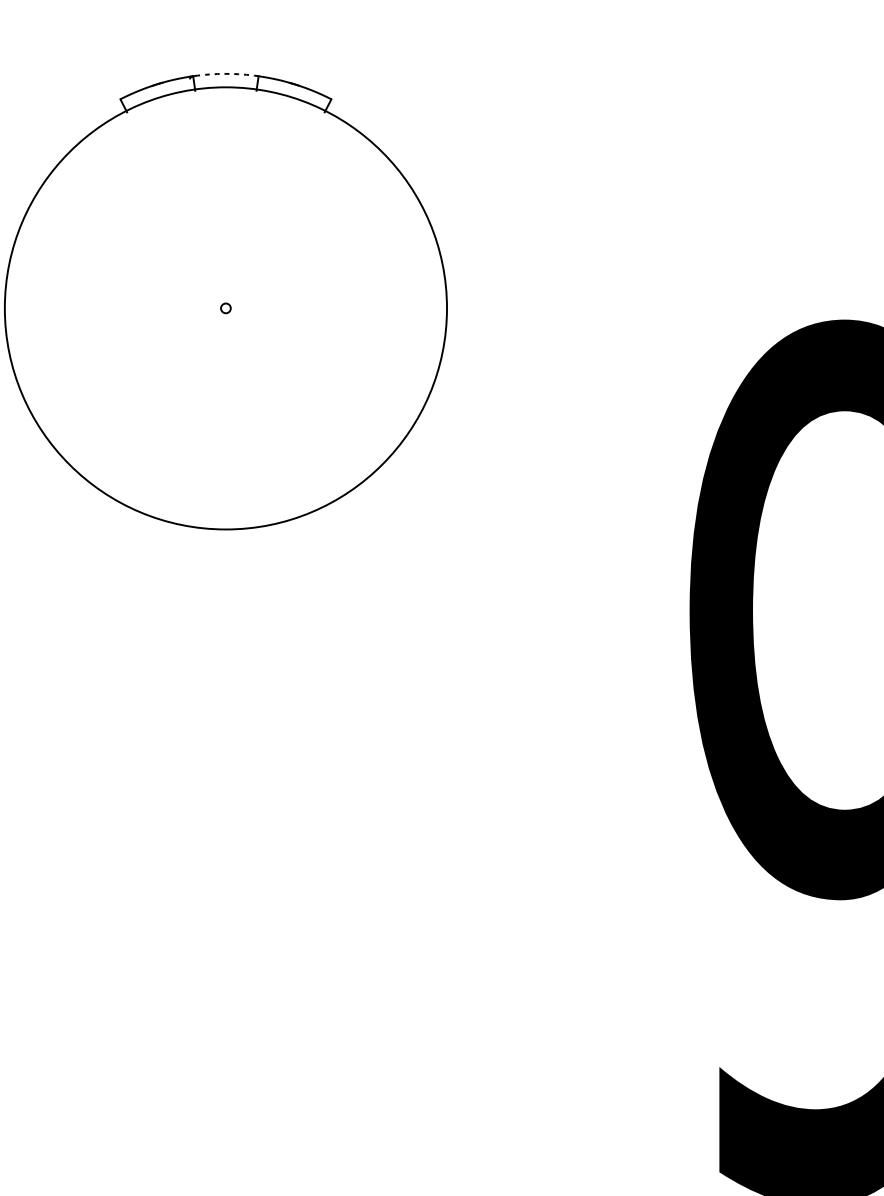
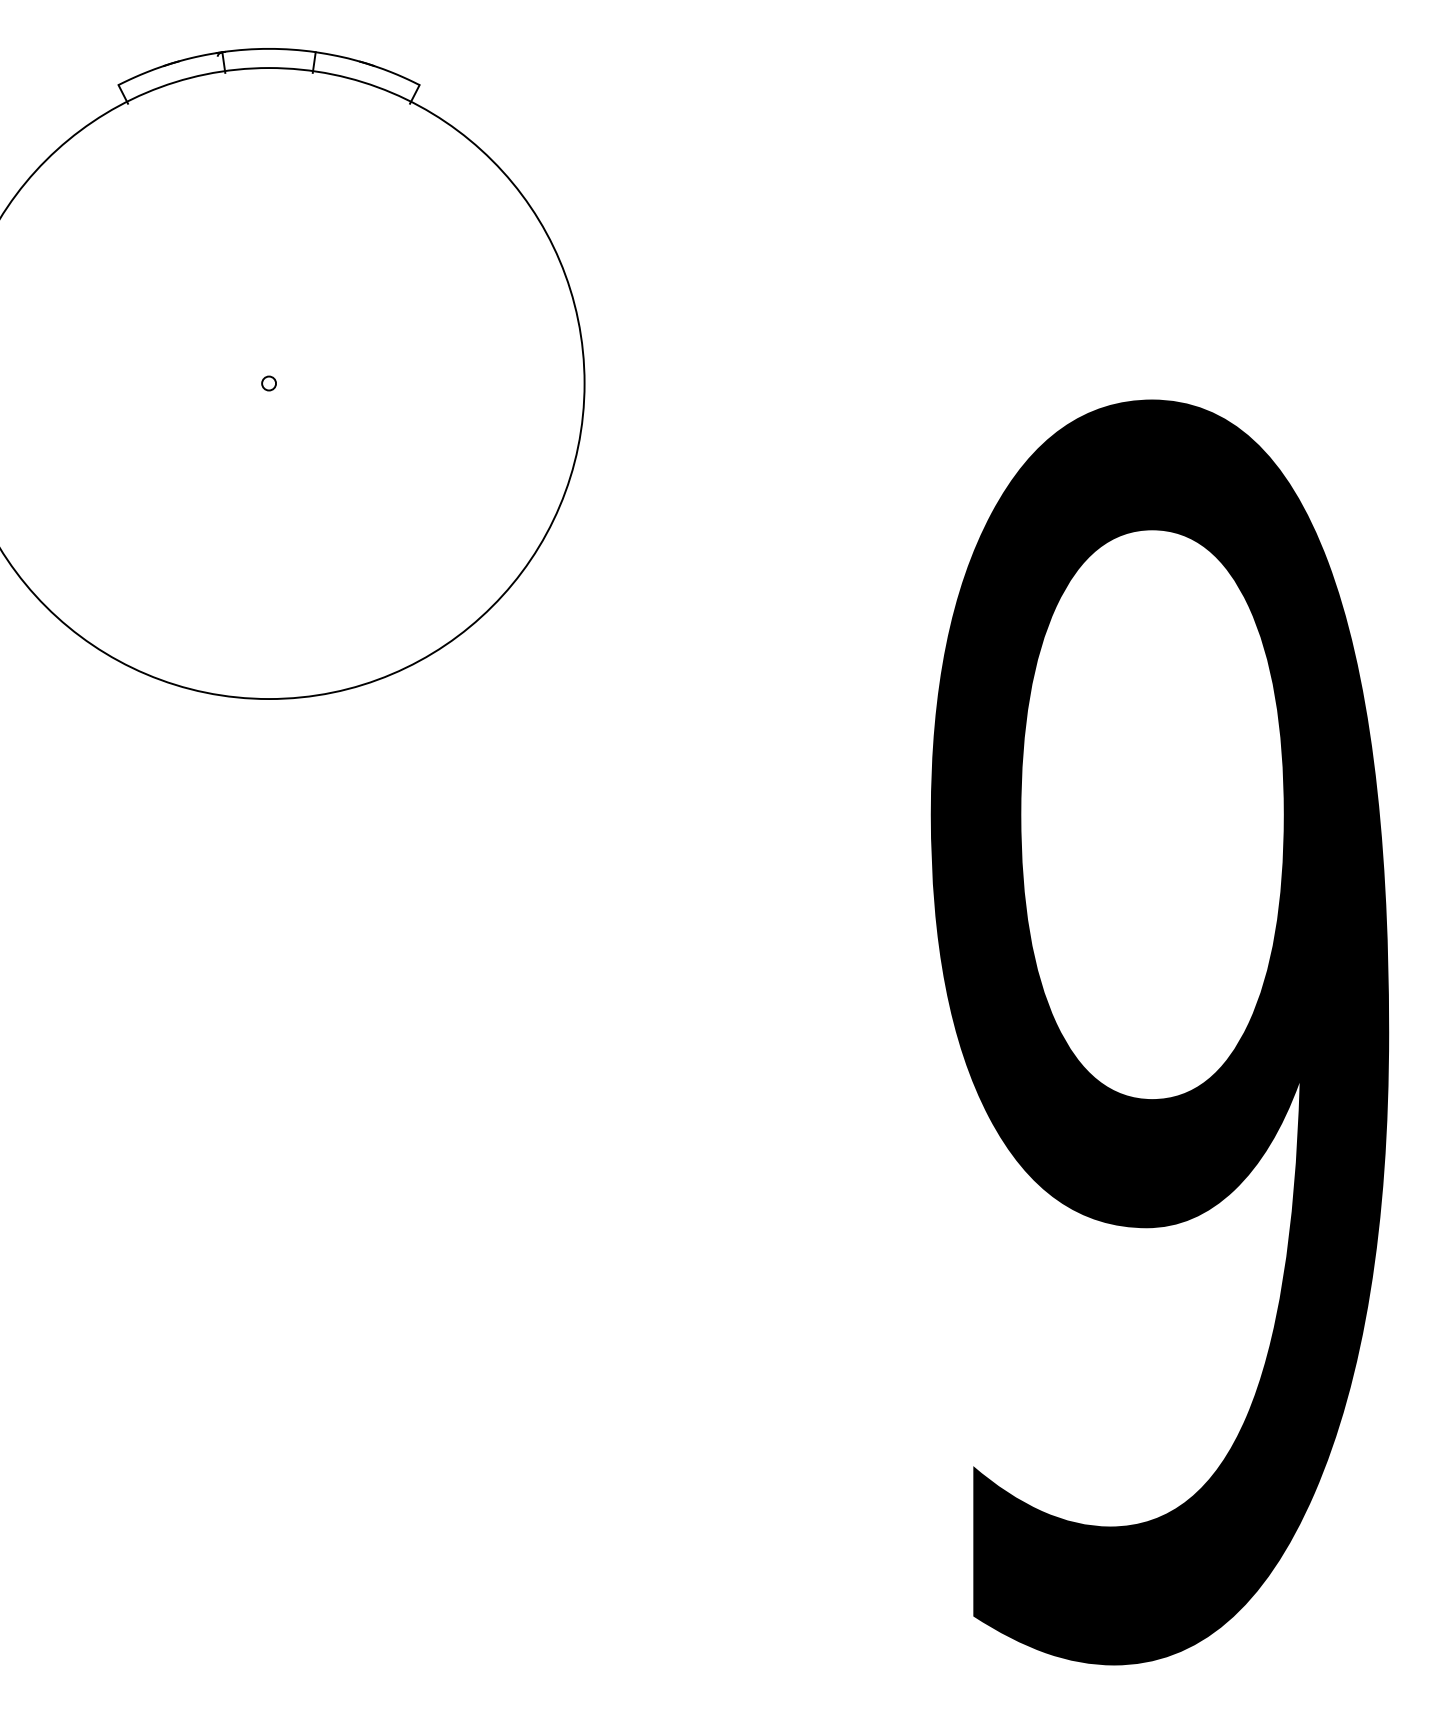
arc: (226, 73) -> (269, 48), dashed -> solid

